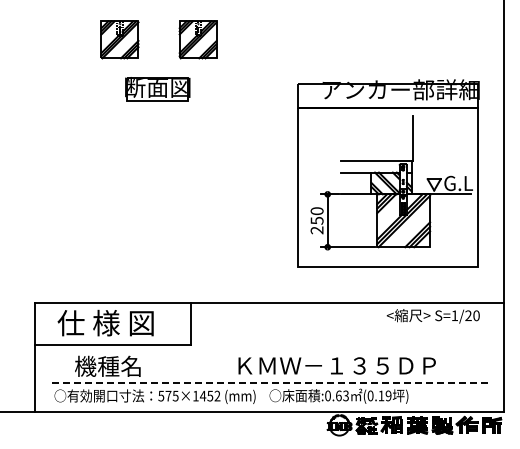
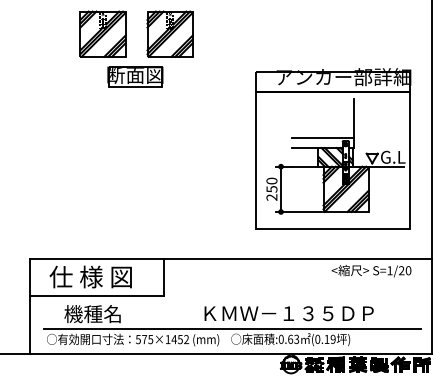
part: (119, 39) -> (102, 33), size x1.43
part: (197, 39) -> (169, 33), size x1.43
line: (271, 383) -> (232, 328), dashed -> solid

